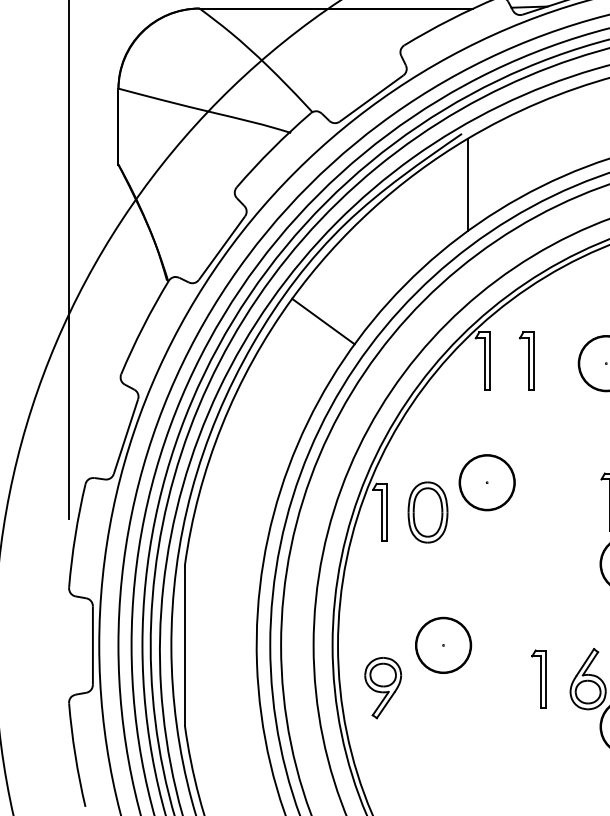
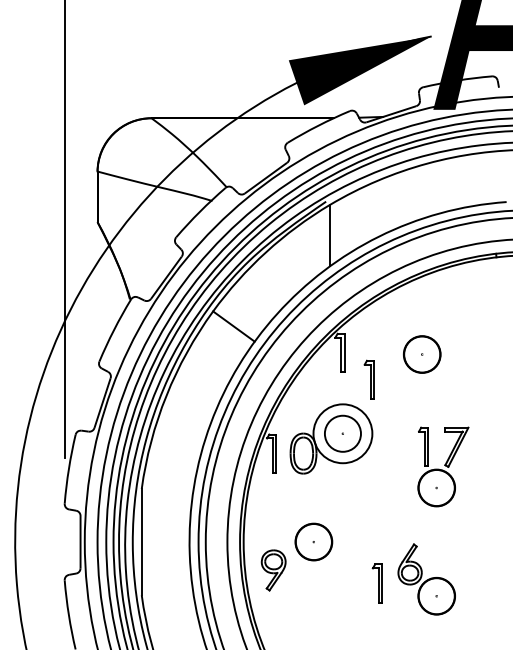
part: (525, 360) -> (368, 379), moved
circle: (486, 482) -> (342, 433), size x1.6
part: (537, 679) -> (376, 583), moved

